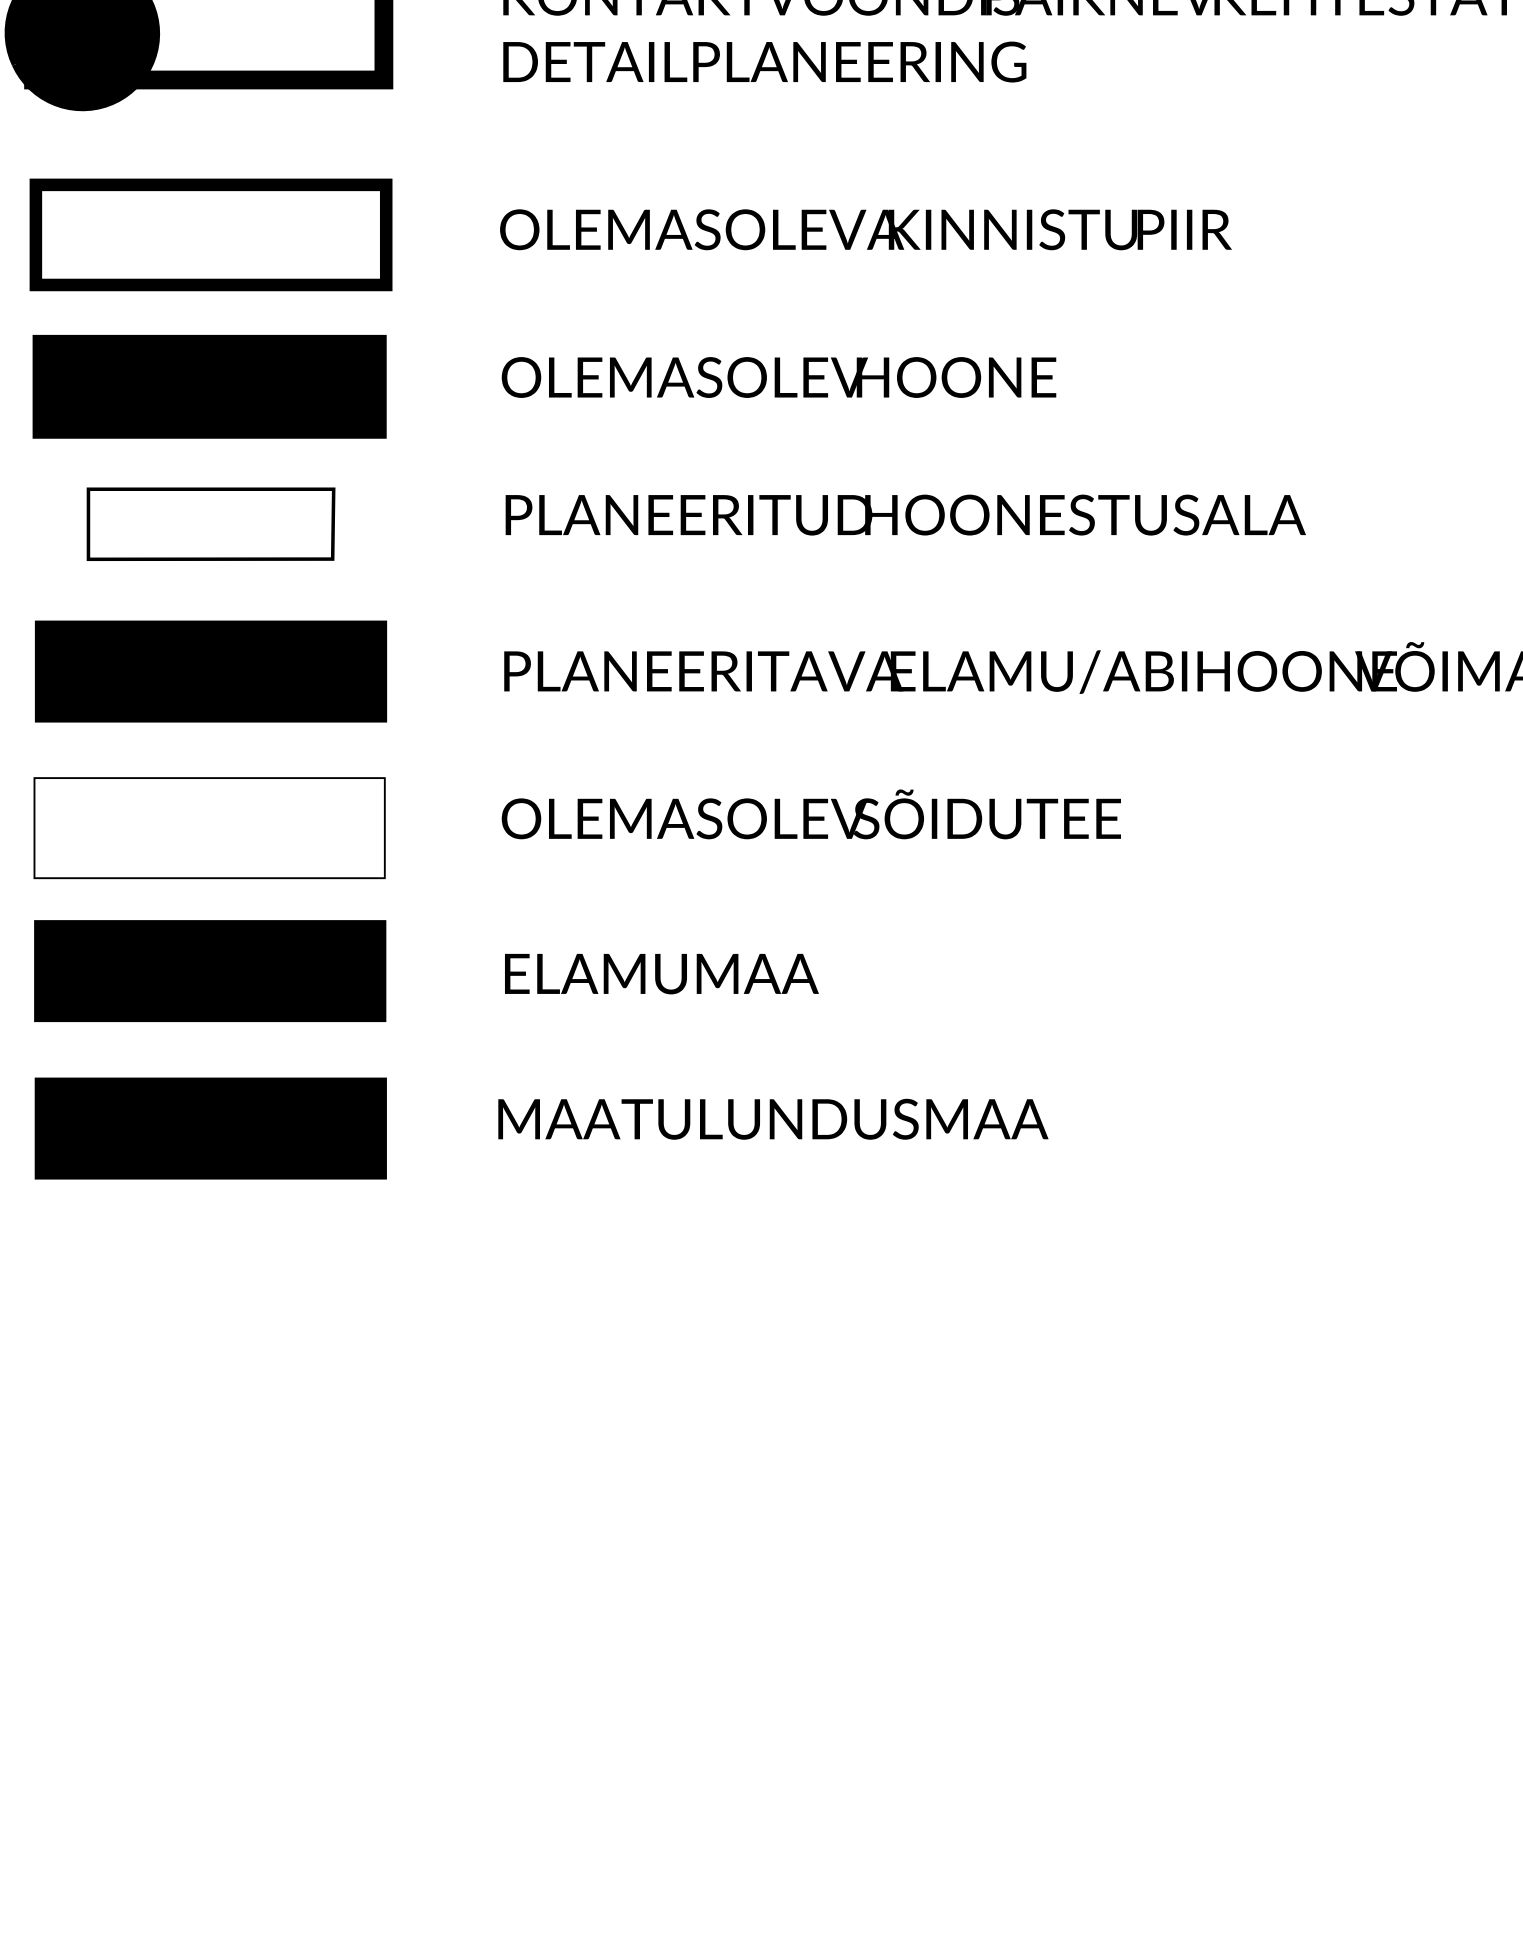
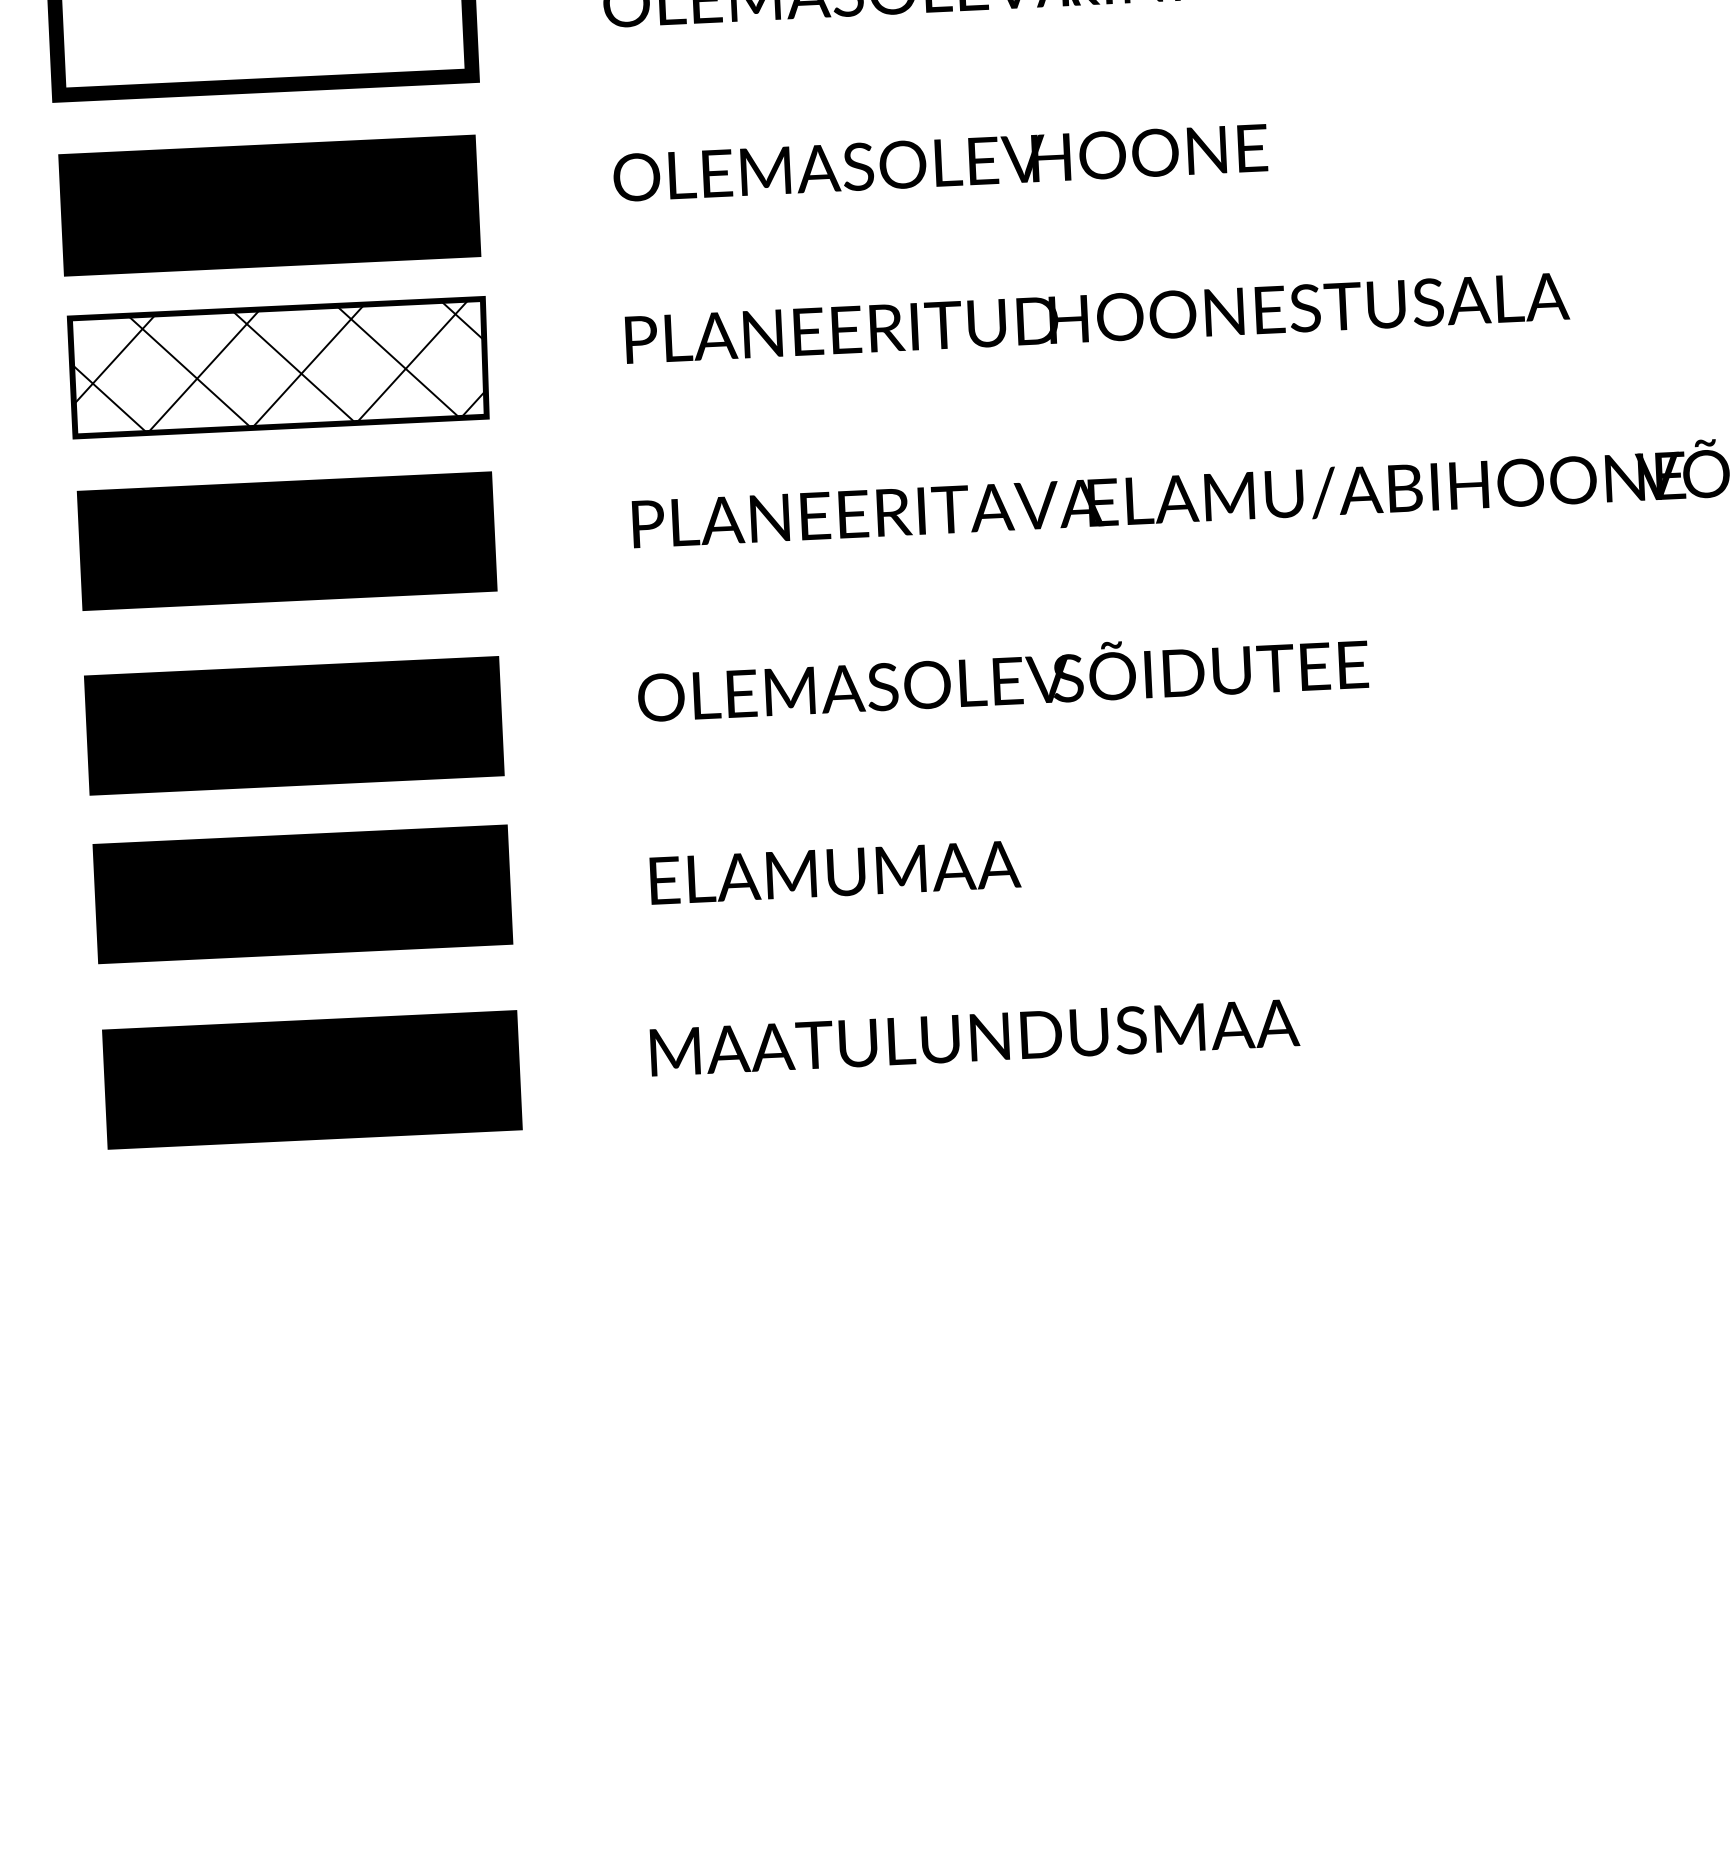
part: (210, 523) -> (278, 366), size x1.43
fill: (209, 828) -> (294, 726), added

